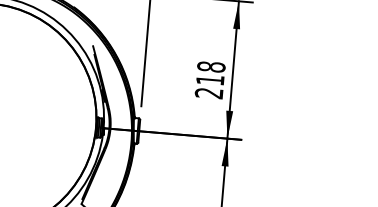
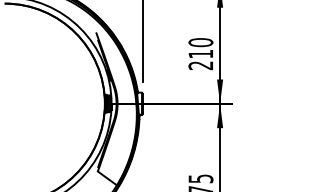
text: (210, 66) -> (200, 42), 218 -> 210

